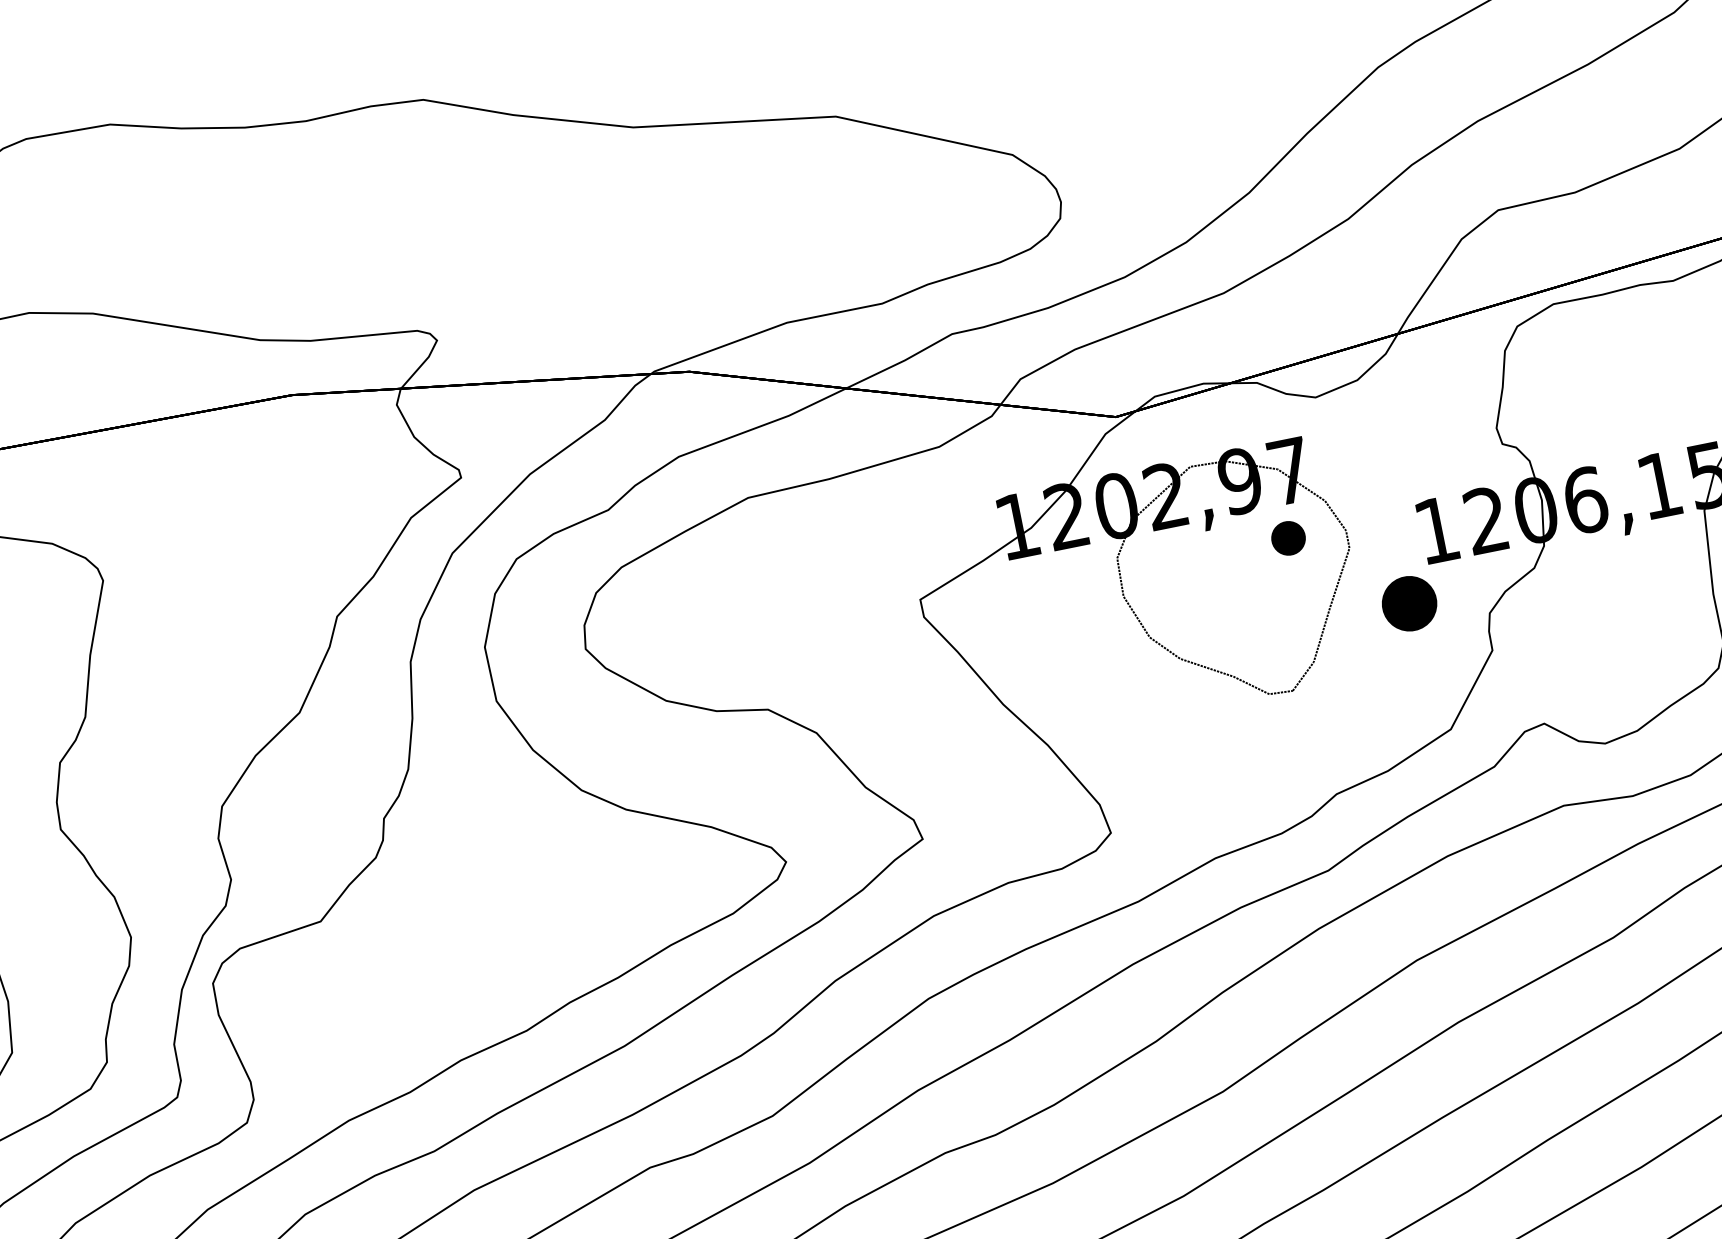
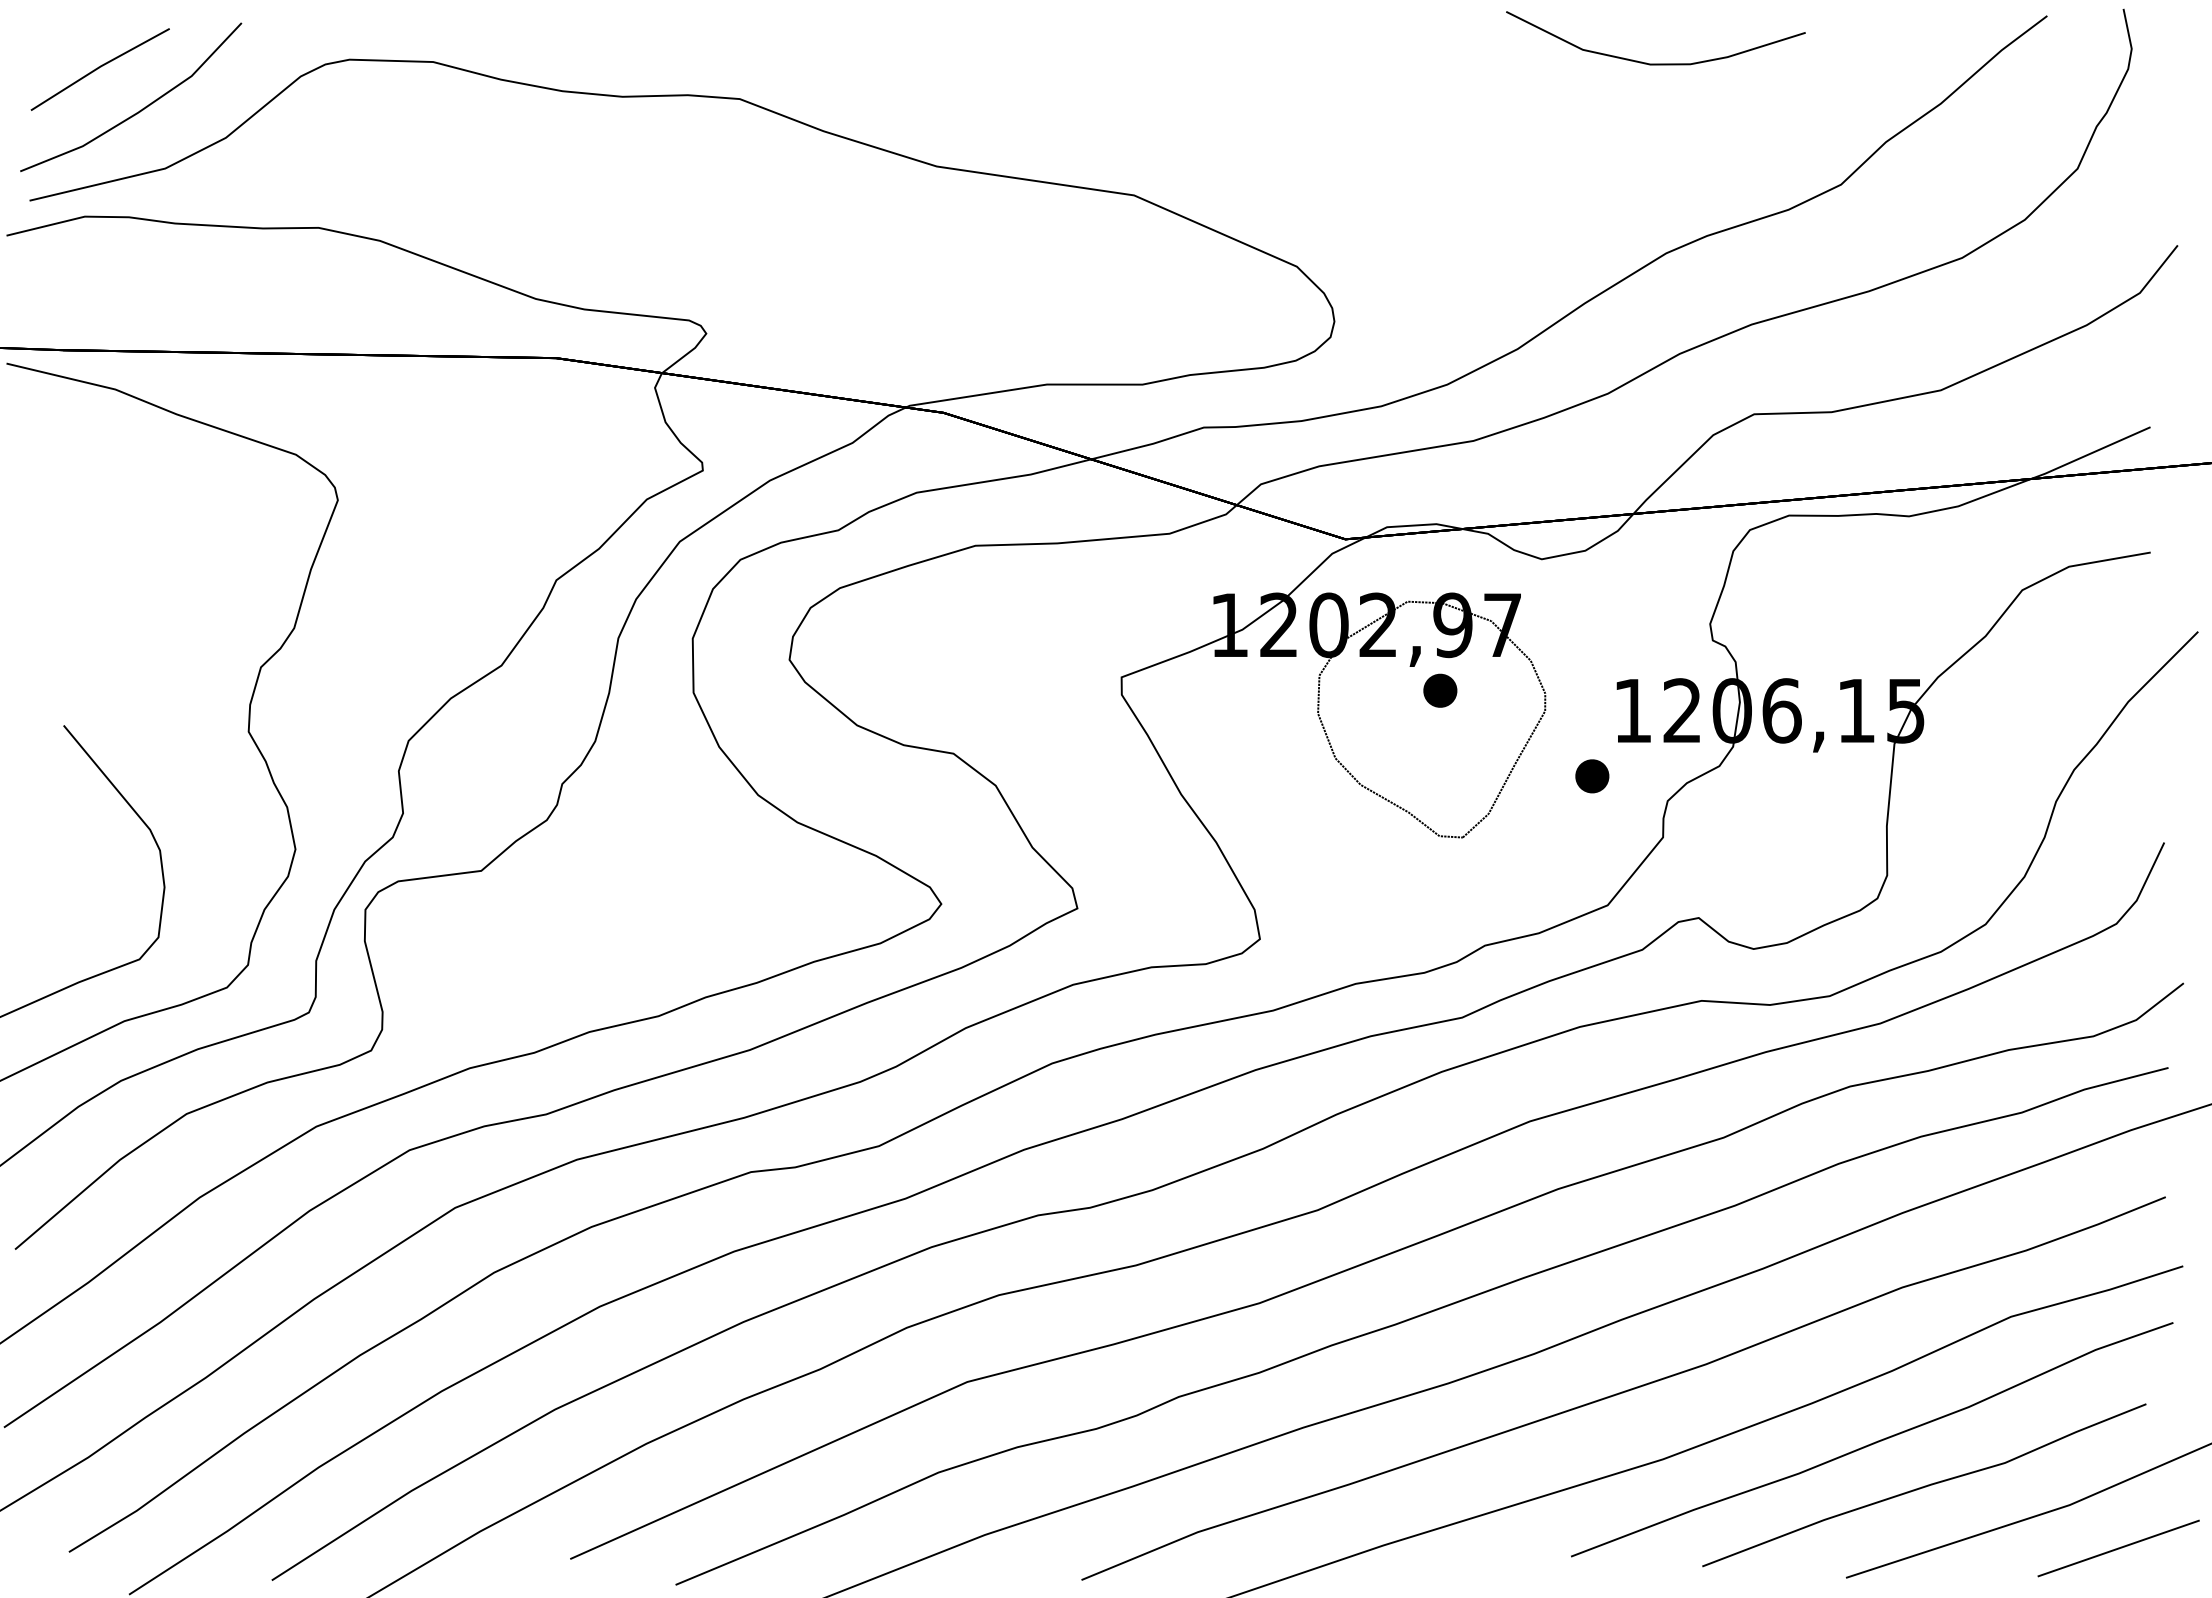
part: (1288, 538) -> (1440, 690), moved
part: (1409, 603) -> (1592, 776), size x0.62

